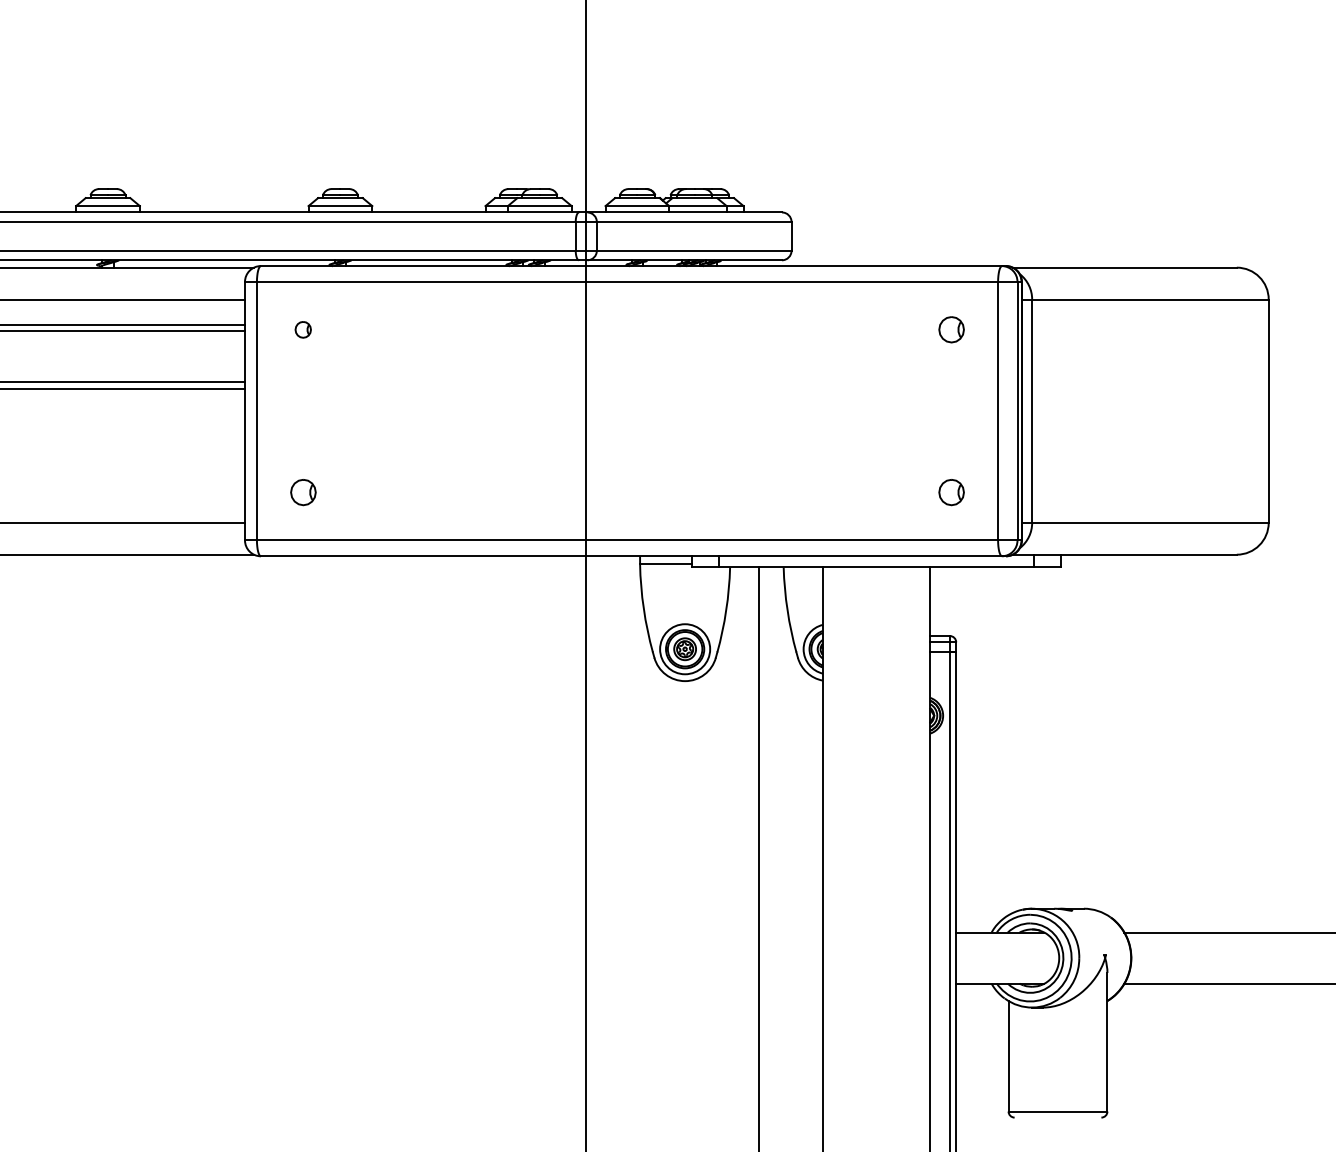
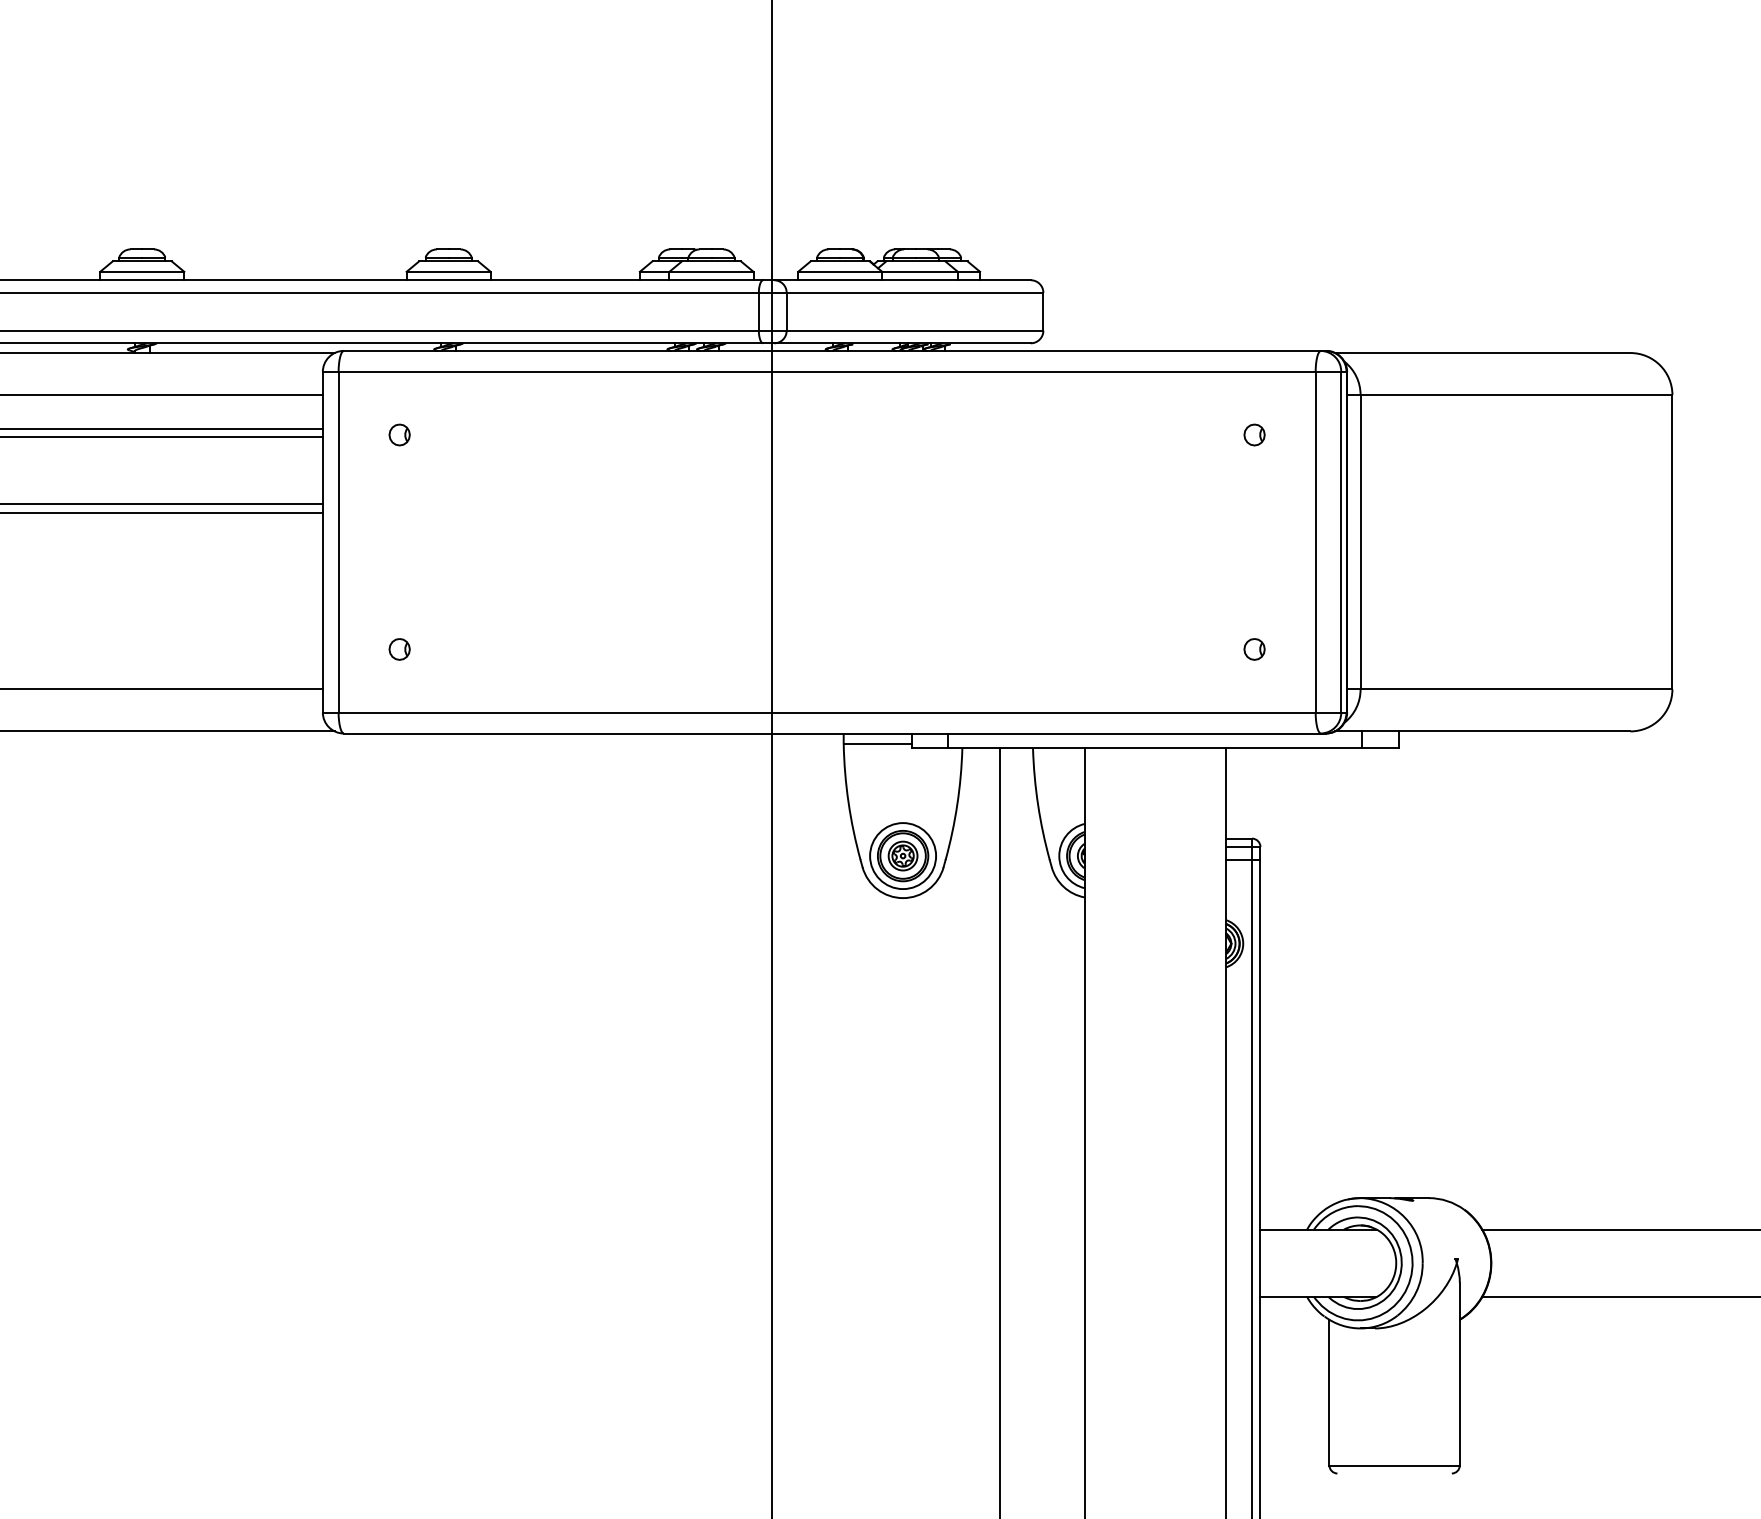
part: (951, 329) -> (1254, 434), size x0.62
part: (302, 492) -> (398, 649), size x0.62
part: (951, 492) -> (1254, 649), size x0.62

